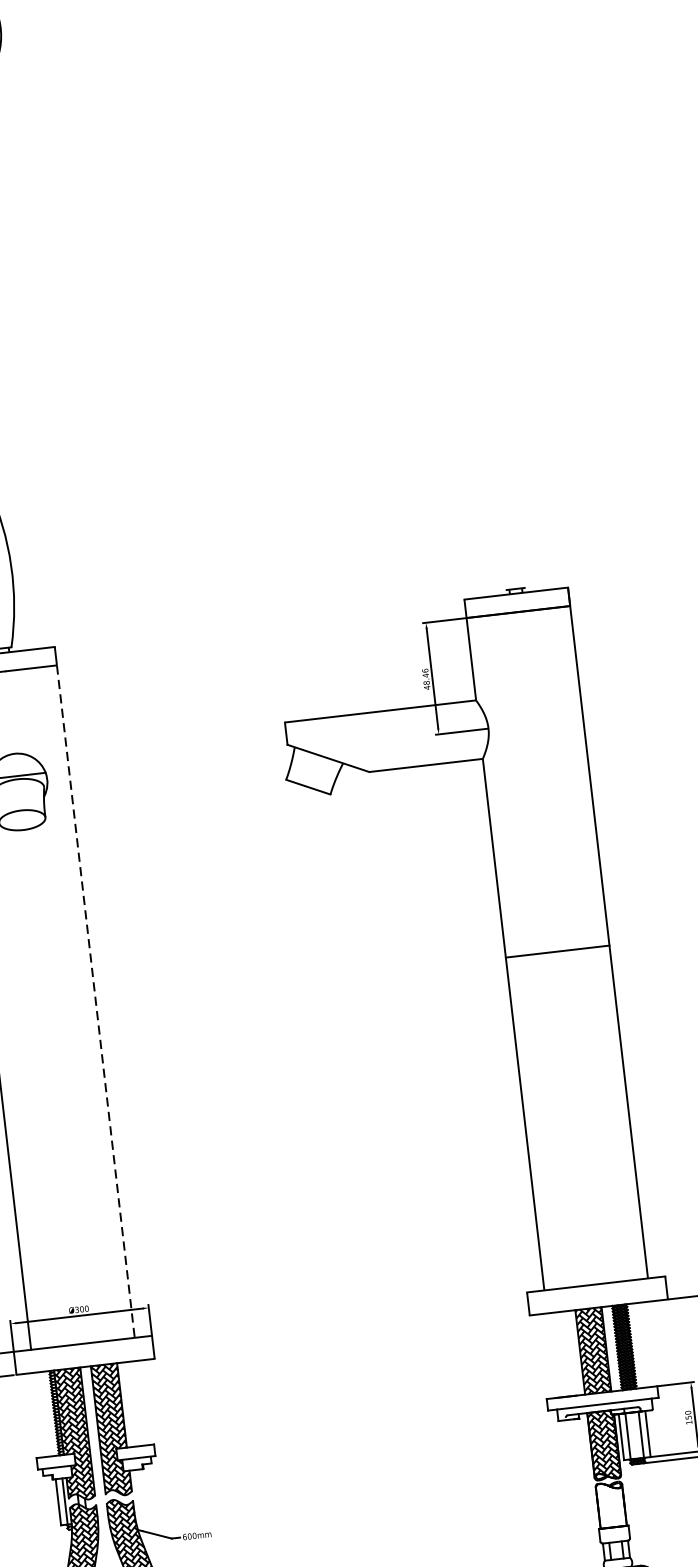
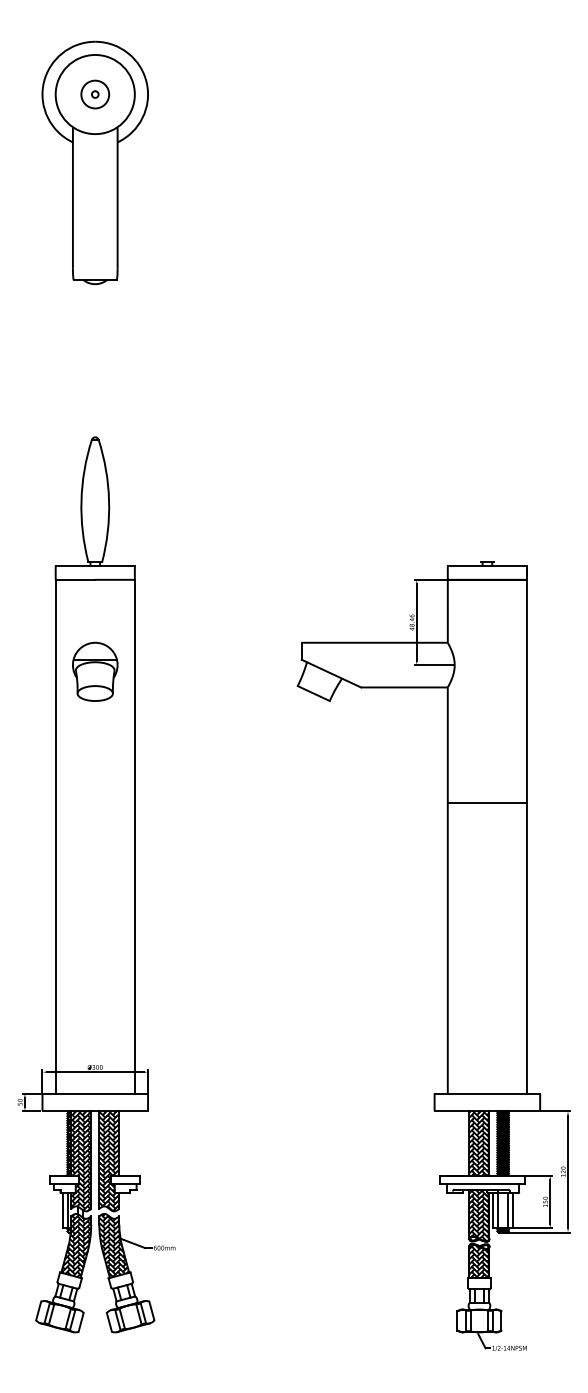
line: (556, 952) -> (486, 803), moved
line: (95, 1001) -> (134, 836), dashed -> solid
hatch: (611, 1505) -> (479, 1261), added

